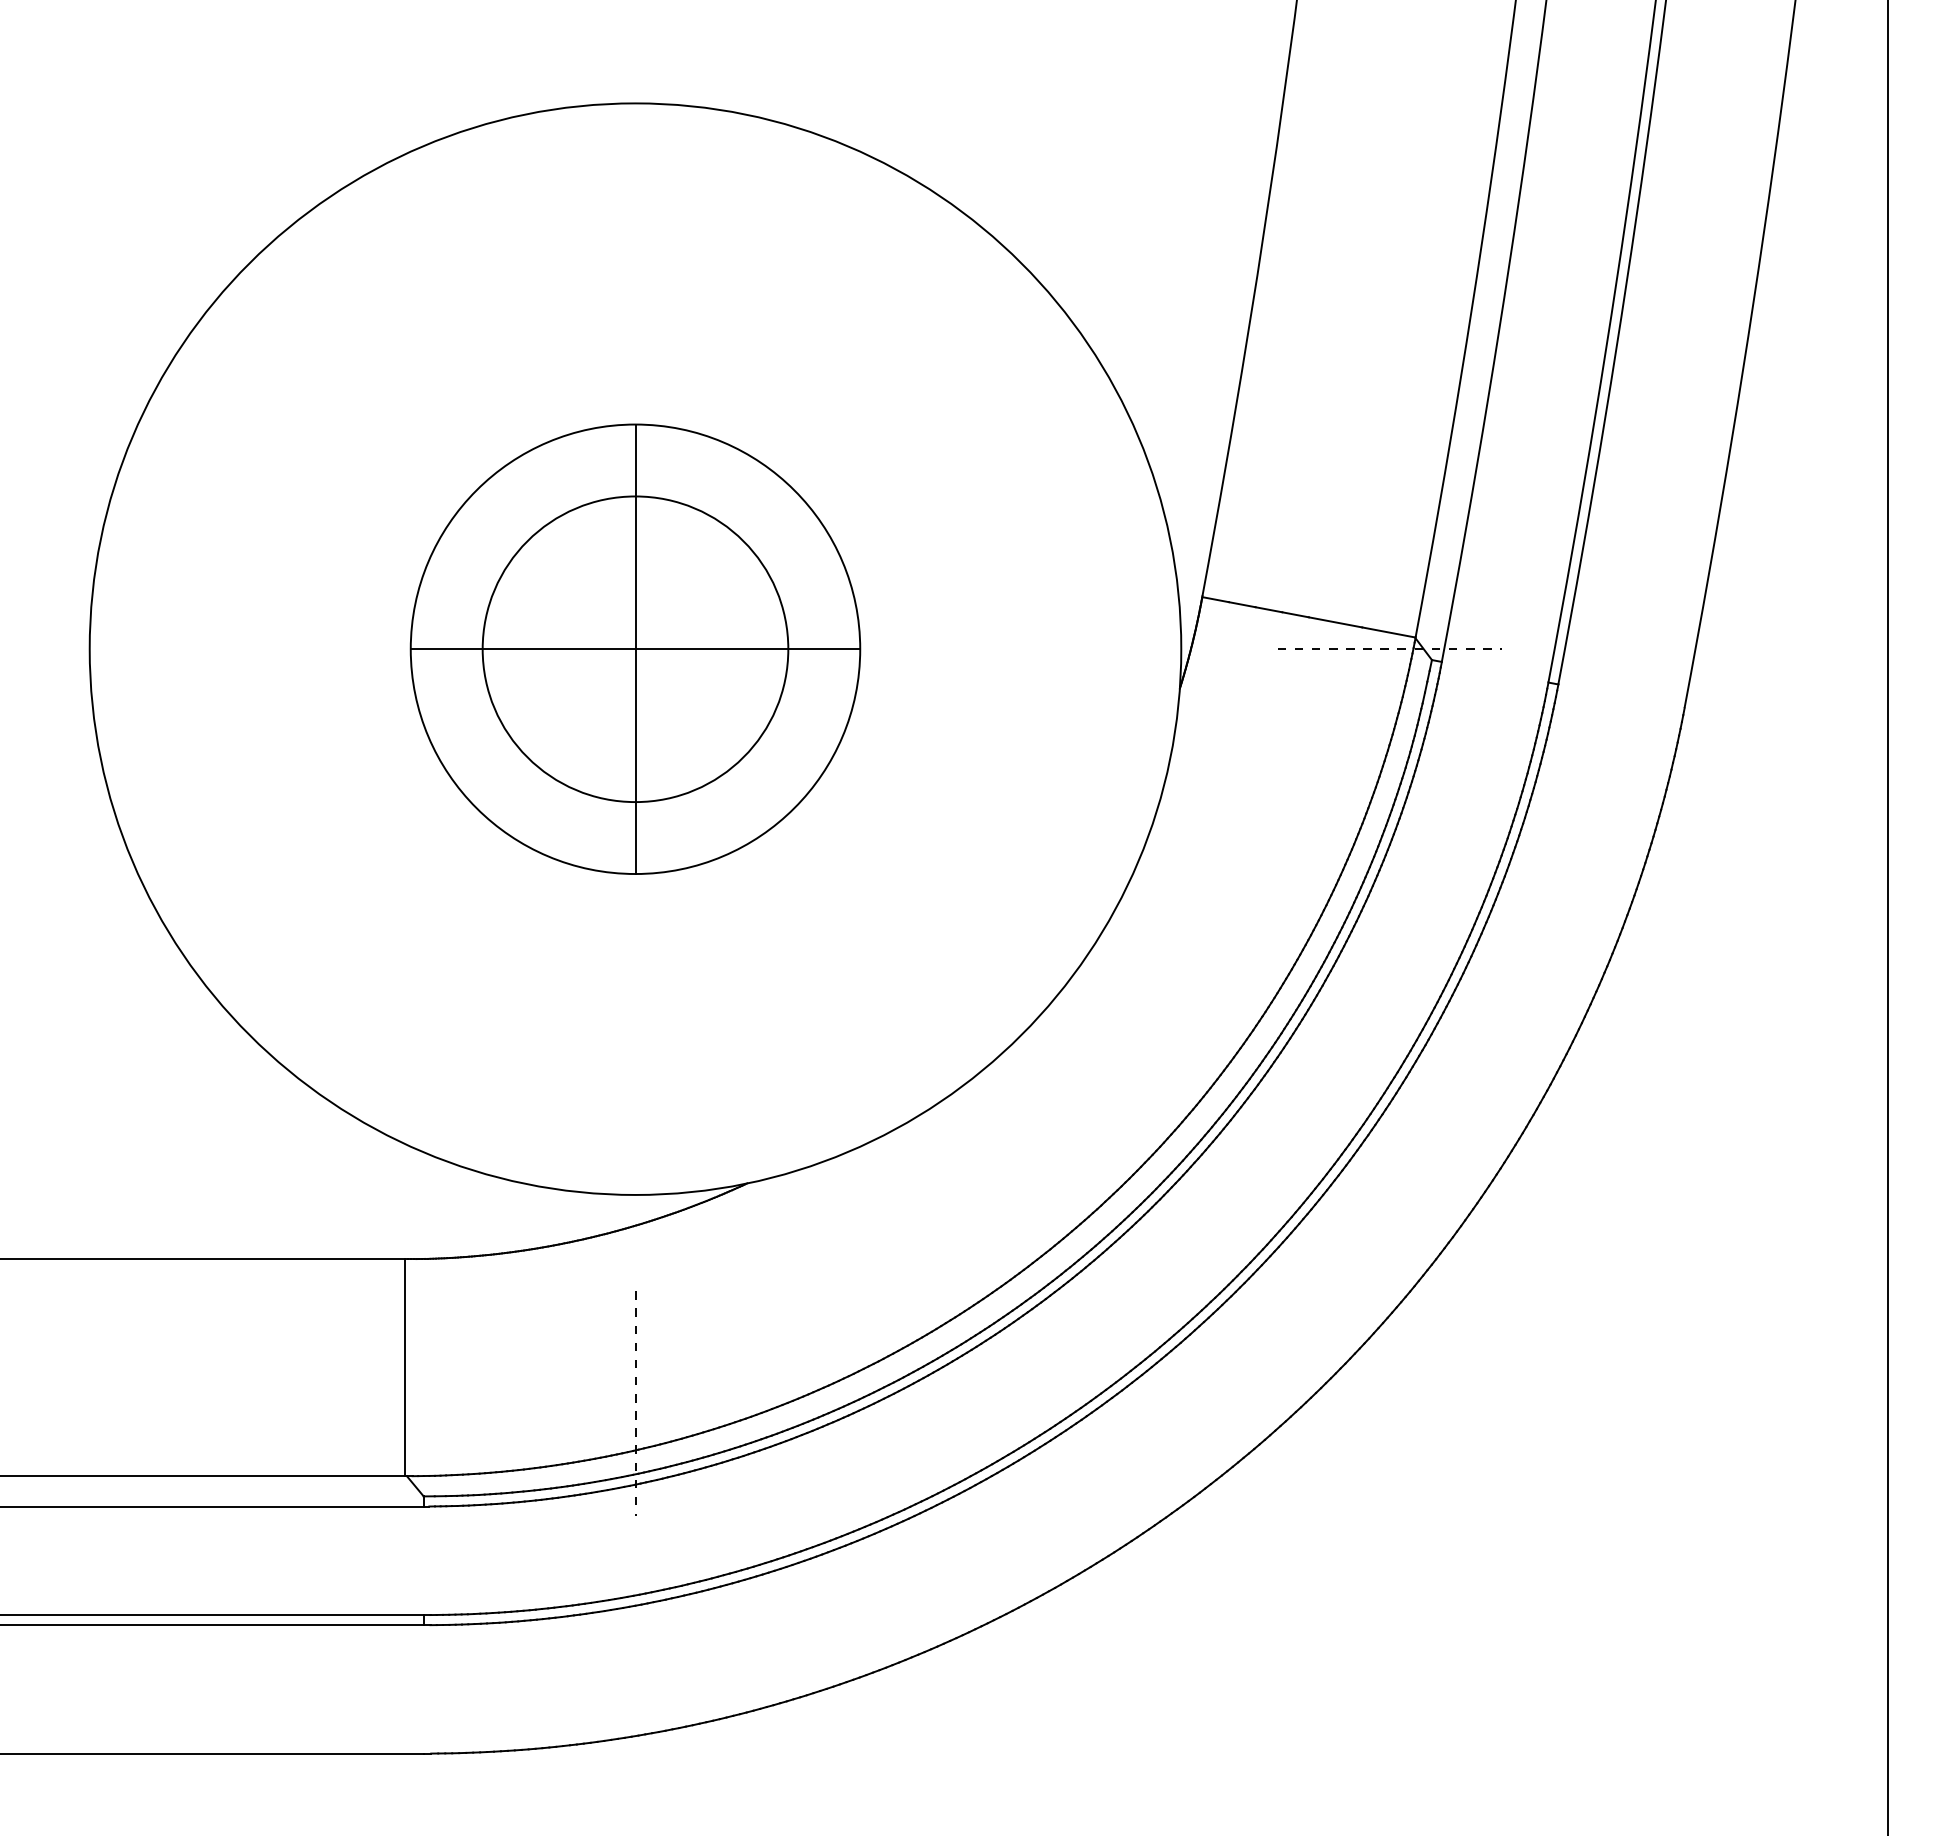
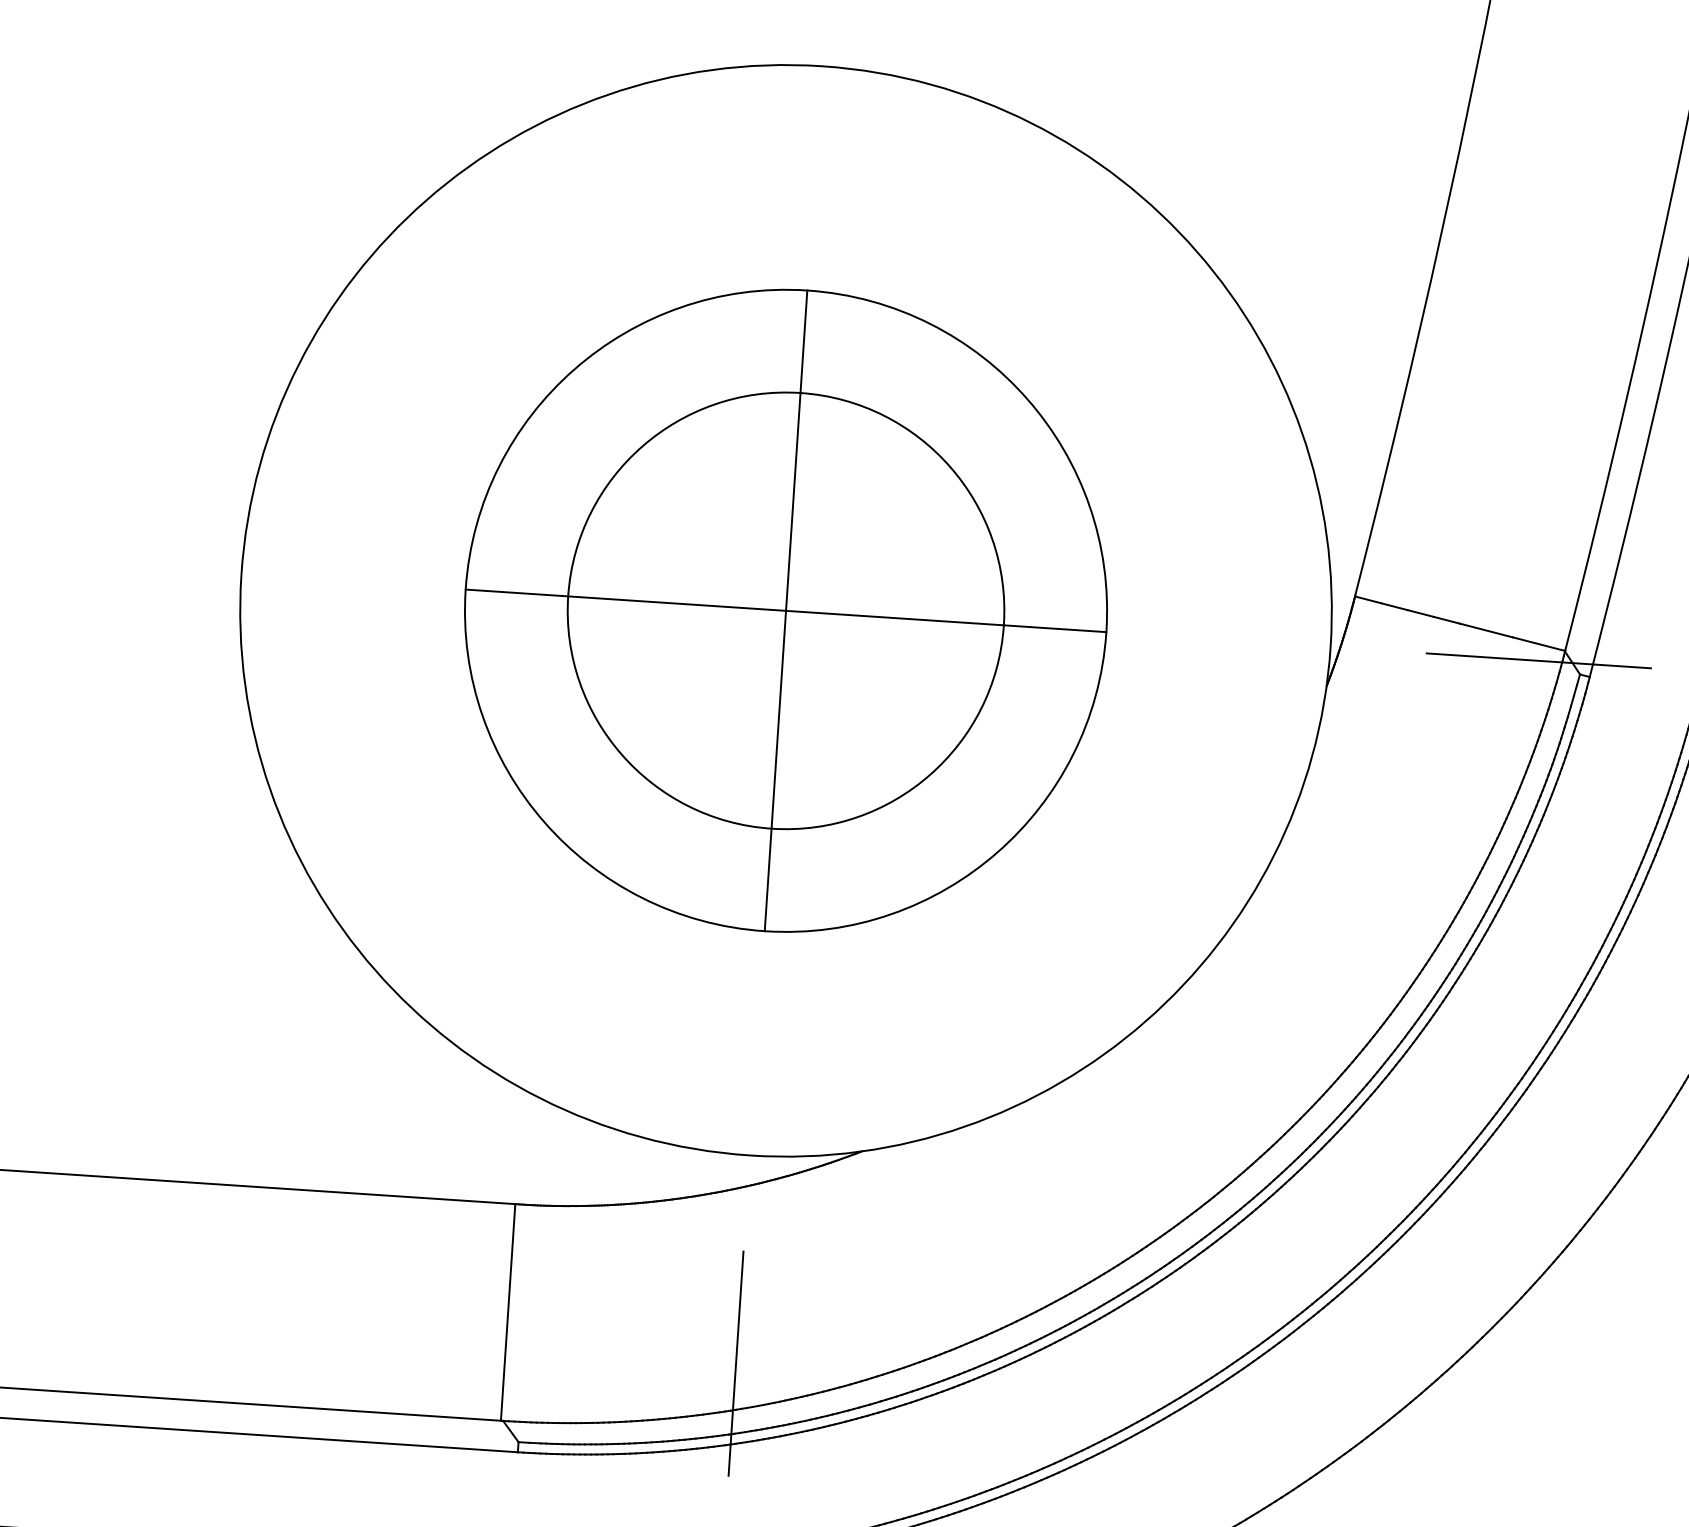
part: (635, 649) -> (786, 611), size x1.43
line: (1390, 649) -> (1539, 661), dashed -> solid
line: (635, 1404) -> (735, 1364), dashed -> solid

